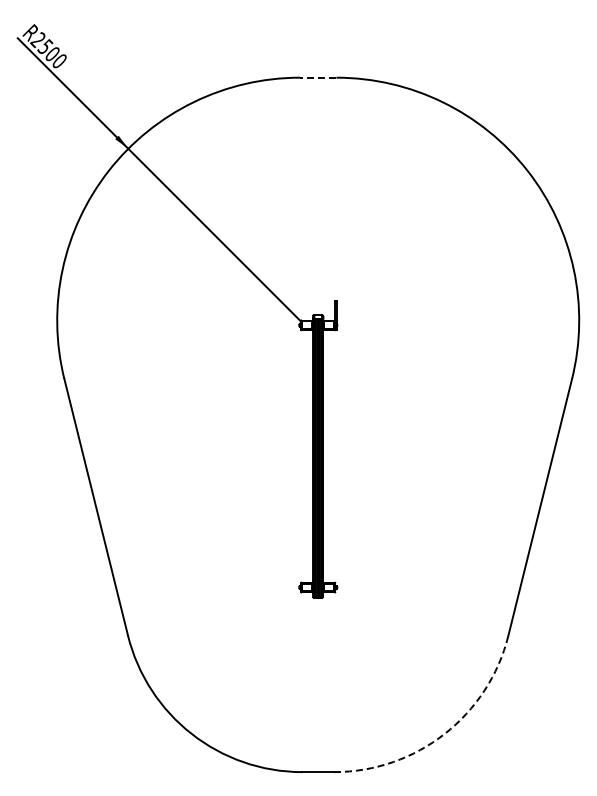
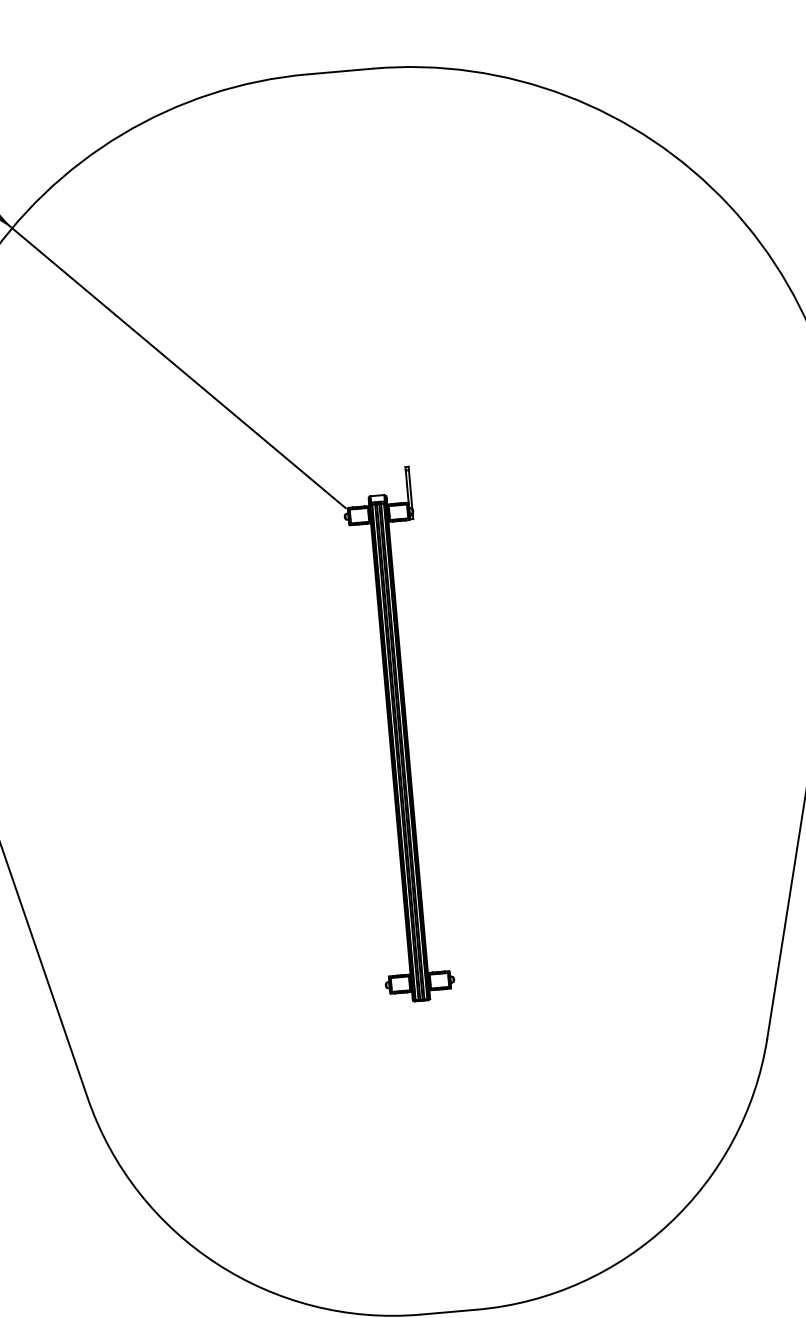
line: (317, 77) -> (338, 71), dashed -> solid
arc: (444, 733) -> (668, 1223), dashed -> solid

